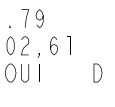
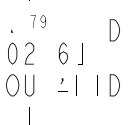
part: (32, 18) -> (38, 21), size x0.6
part: (97, 25) -> (114, 29), added
part: (38, 67) -> (61, 95), moved

